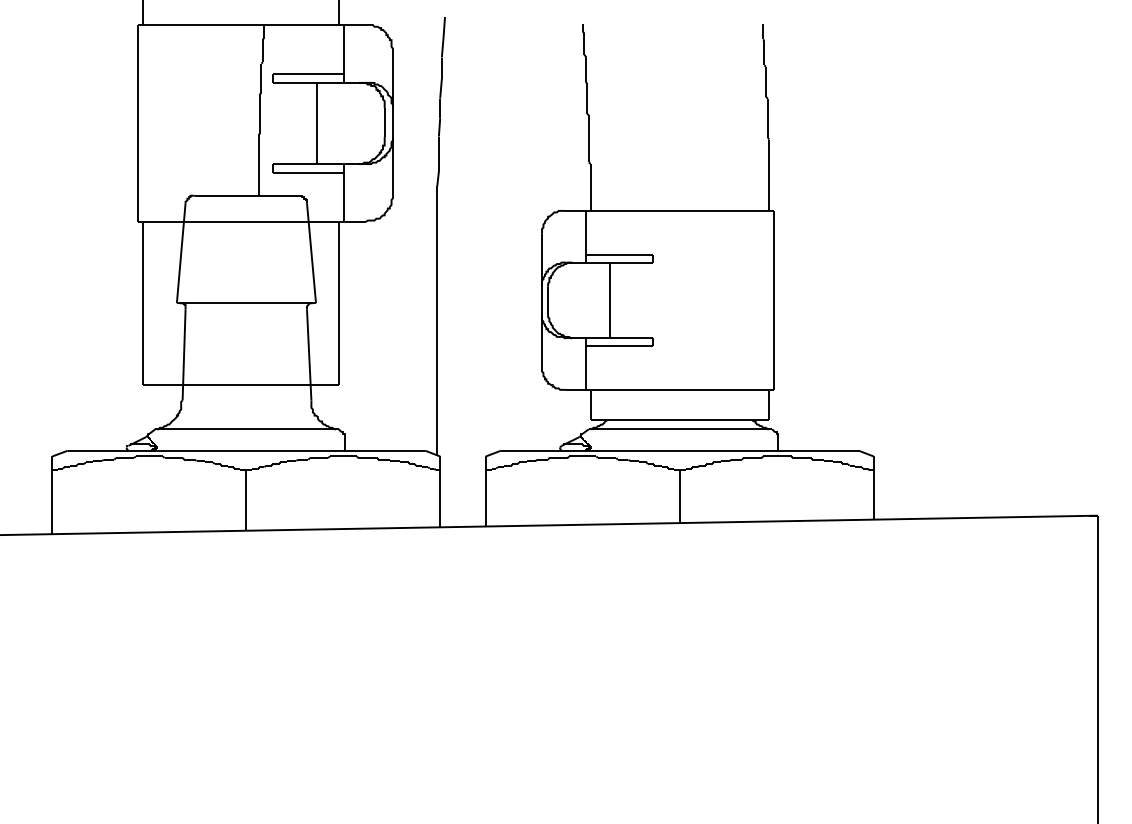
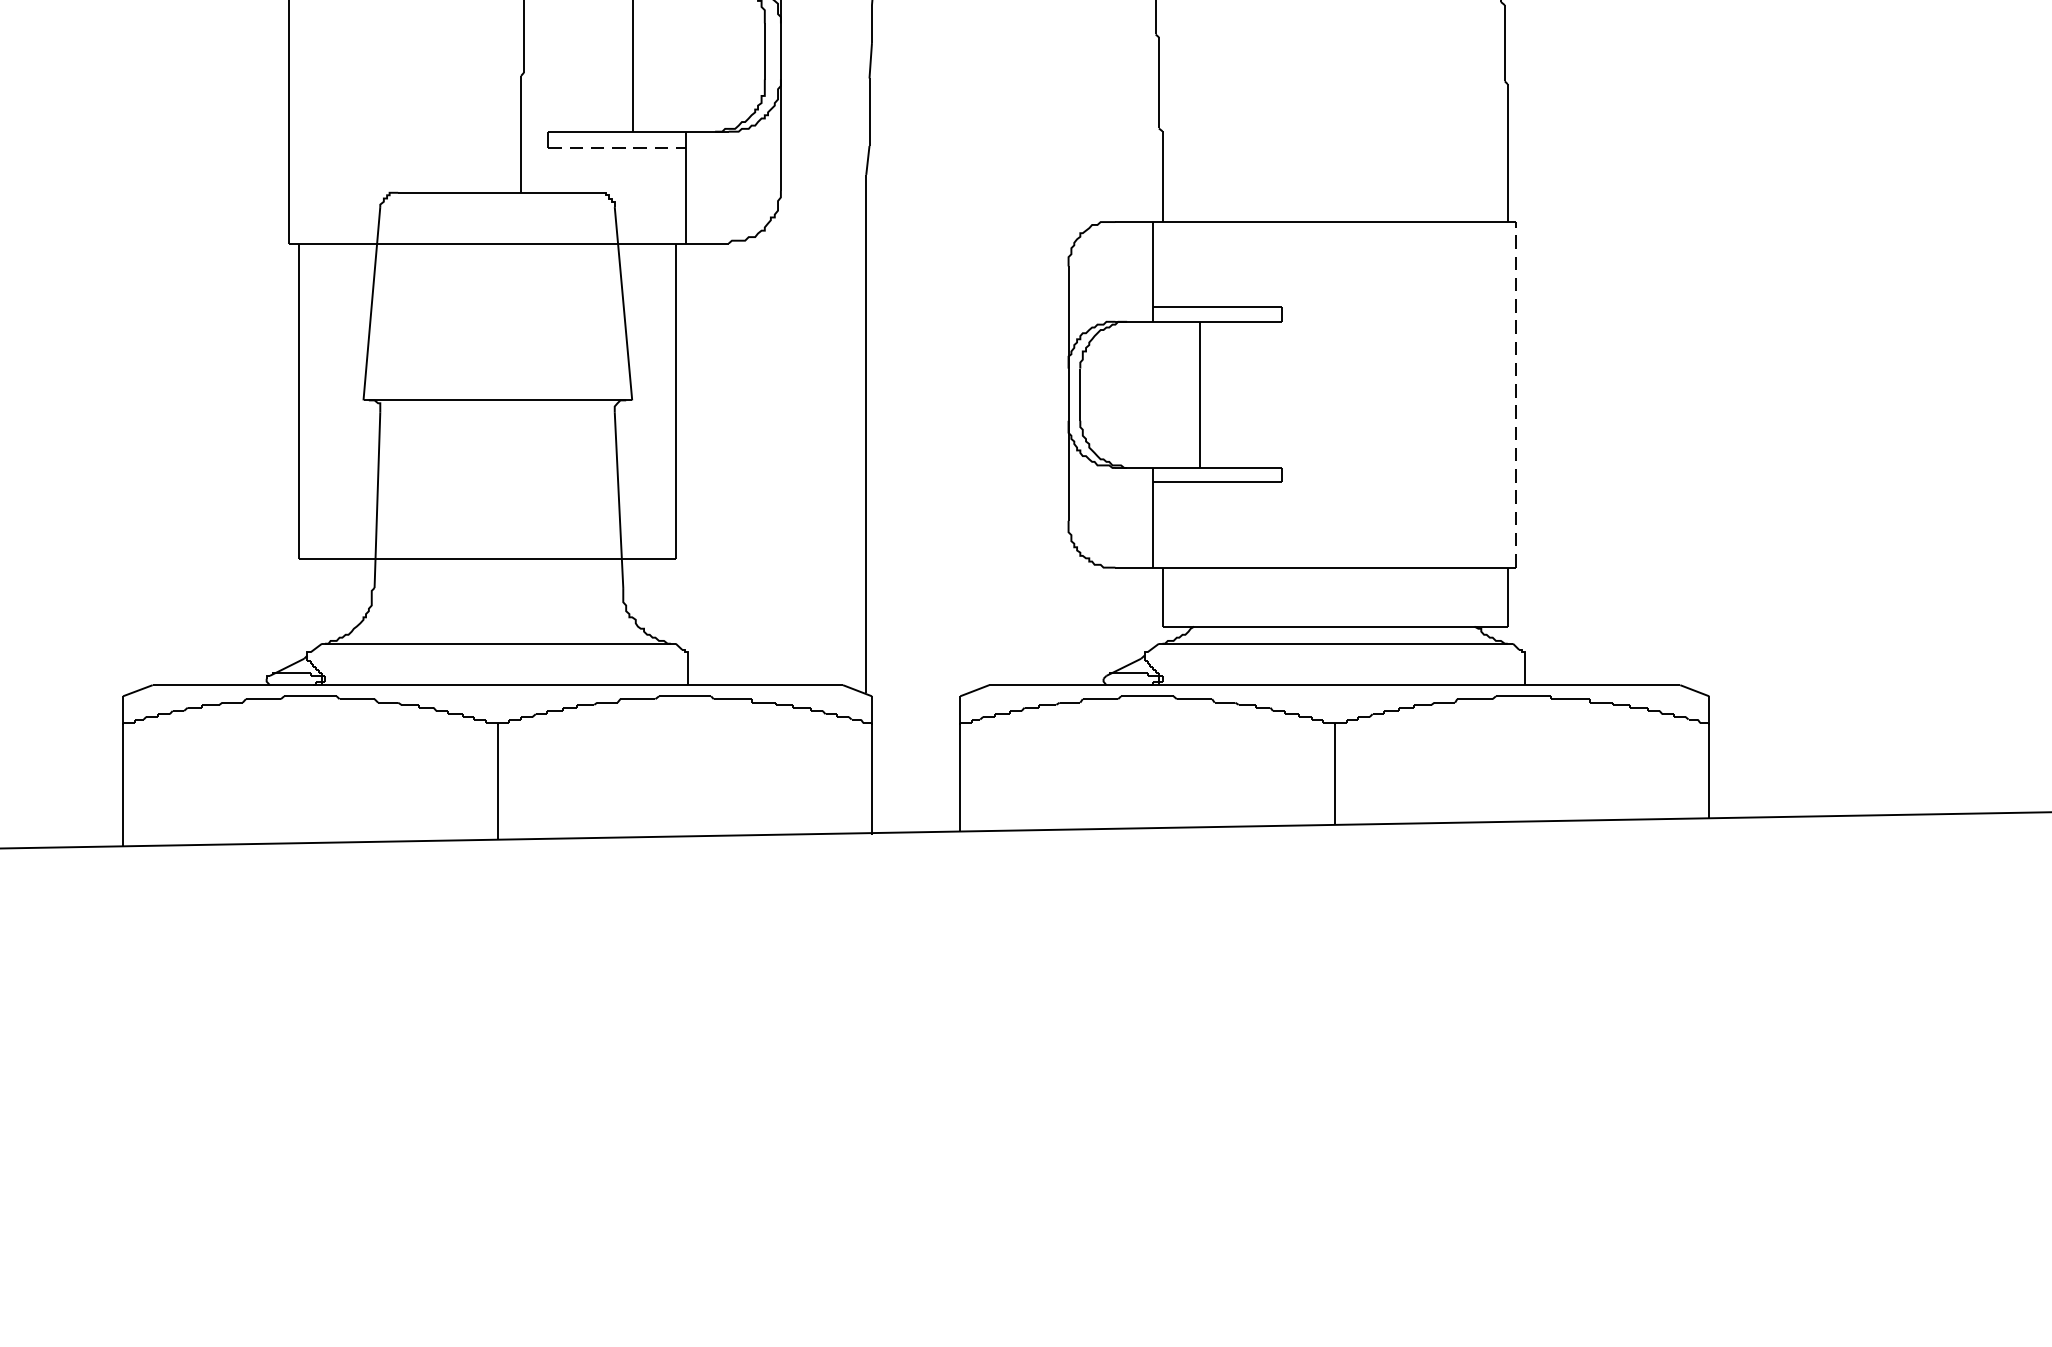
line: (308, 172) -> (617, 147), solid -> dashed
line: (773, 299) -> (1515, 393), solid -> dashed

